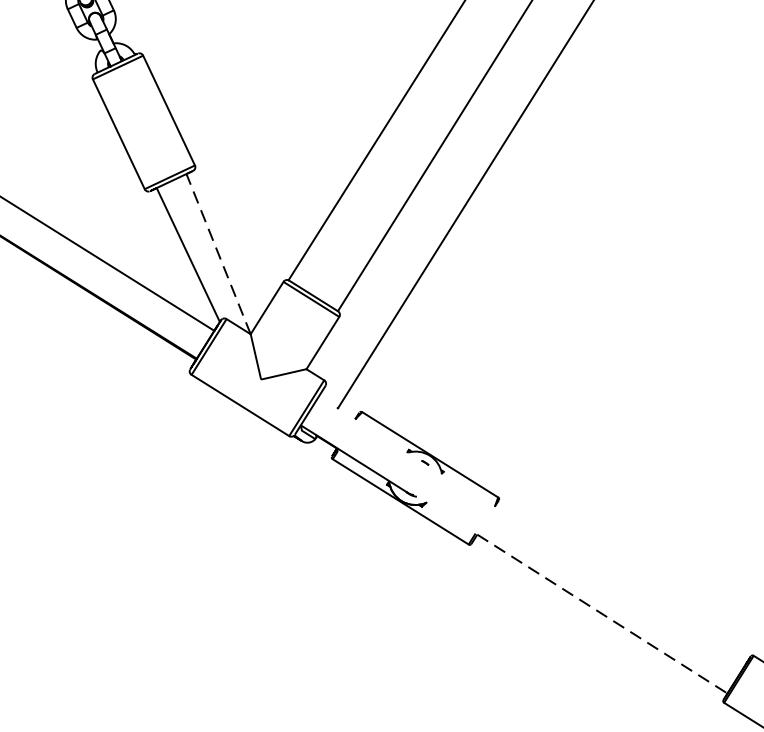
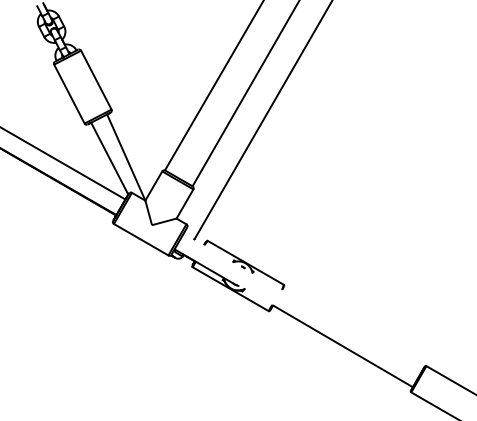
line: (219, 254) -> (126, 157), dashed -> solid
line: (603, 614) -> (343, 346), dashed -> solid

